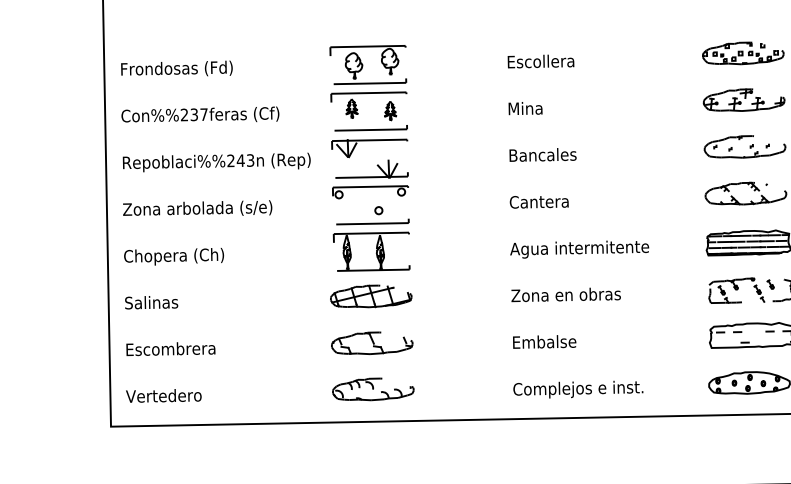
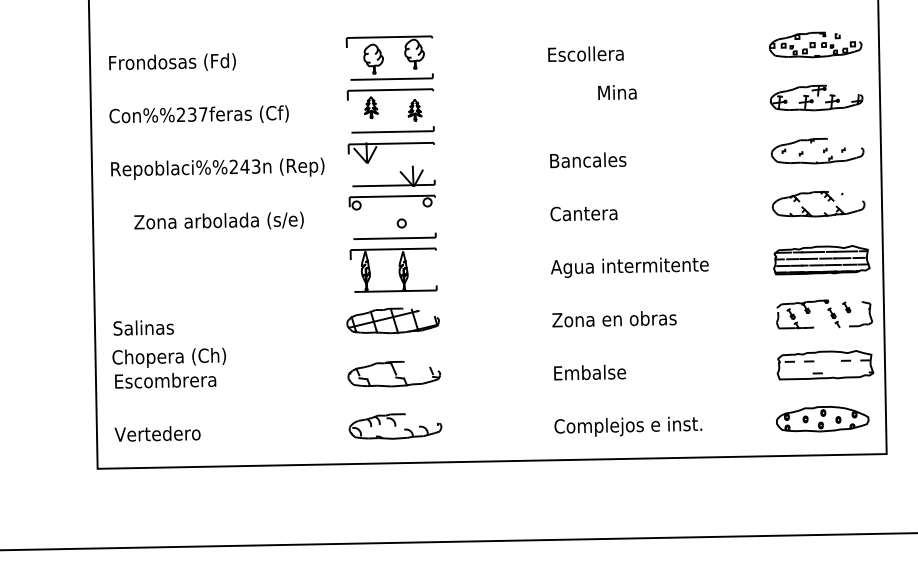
text: (525, 108) -> (617, 92), moved
text: (197, 208) -> (218, 220), moved
text: (173, 256) -> (168, 357), moved

